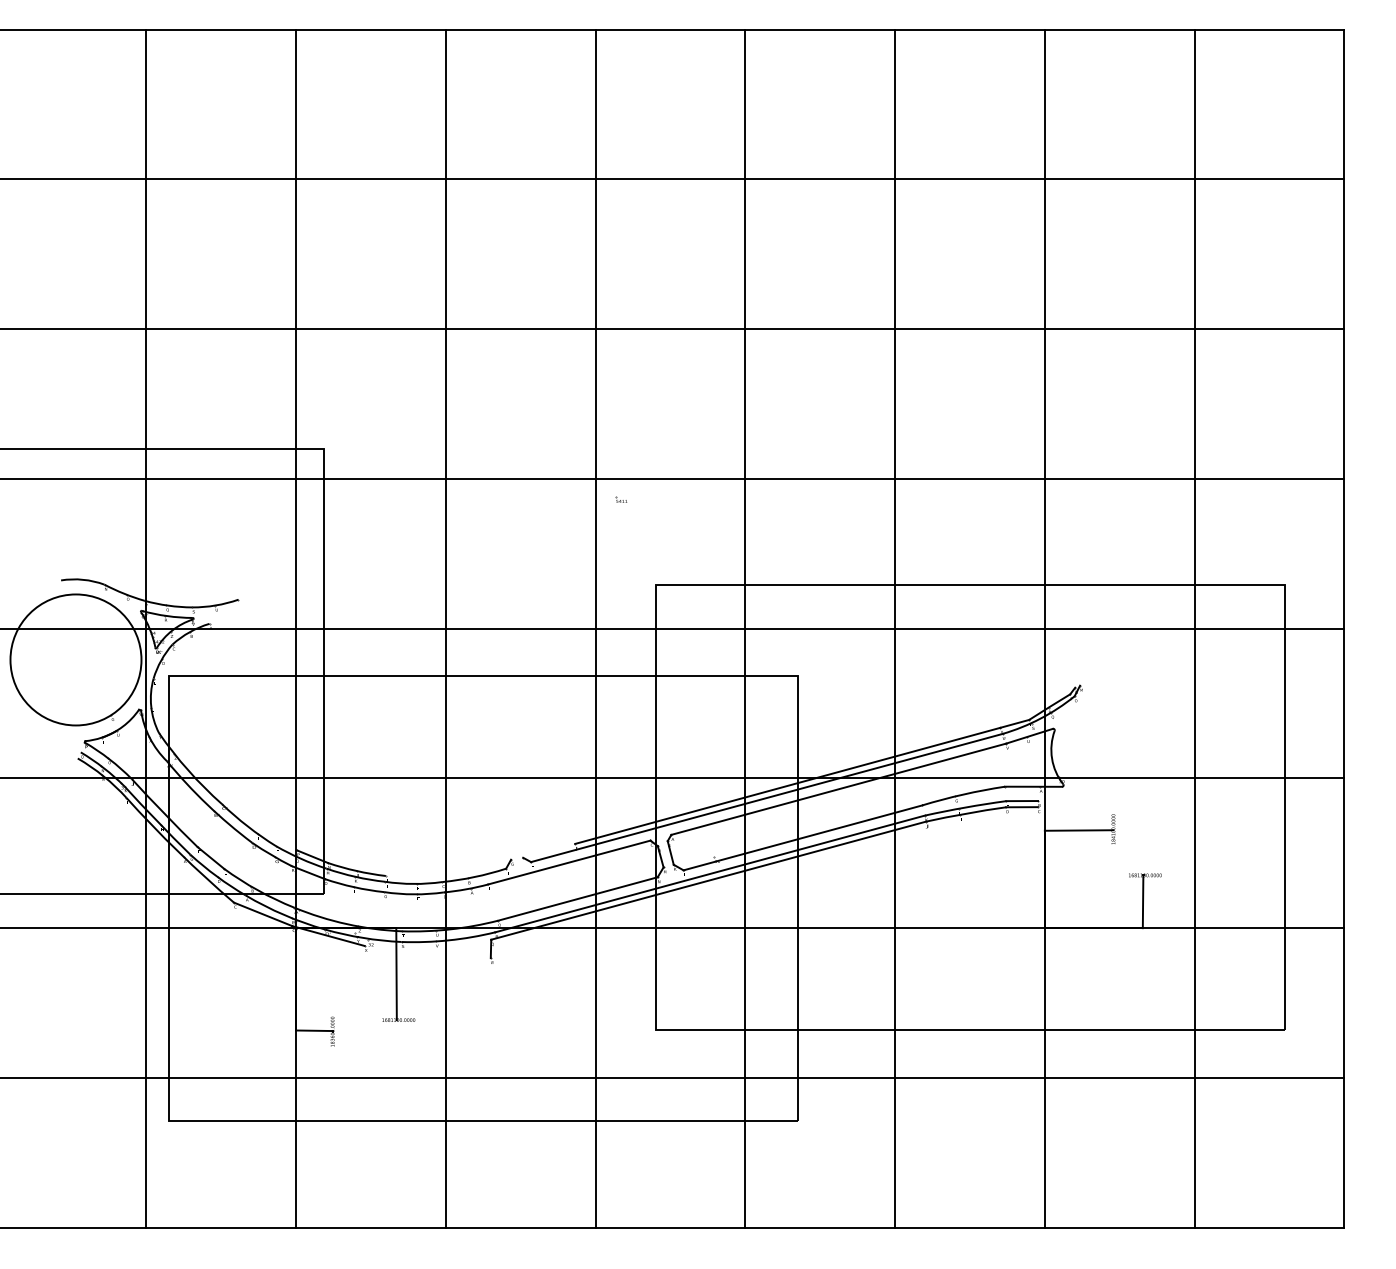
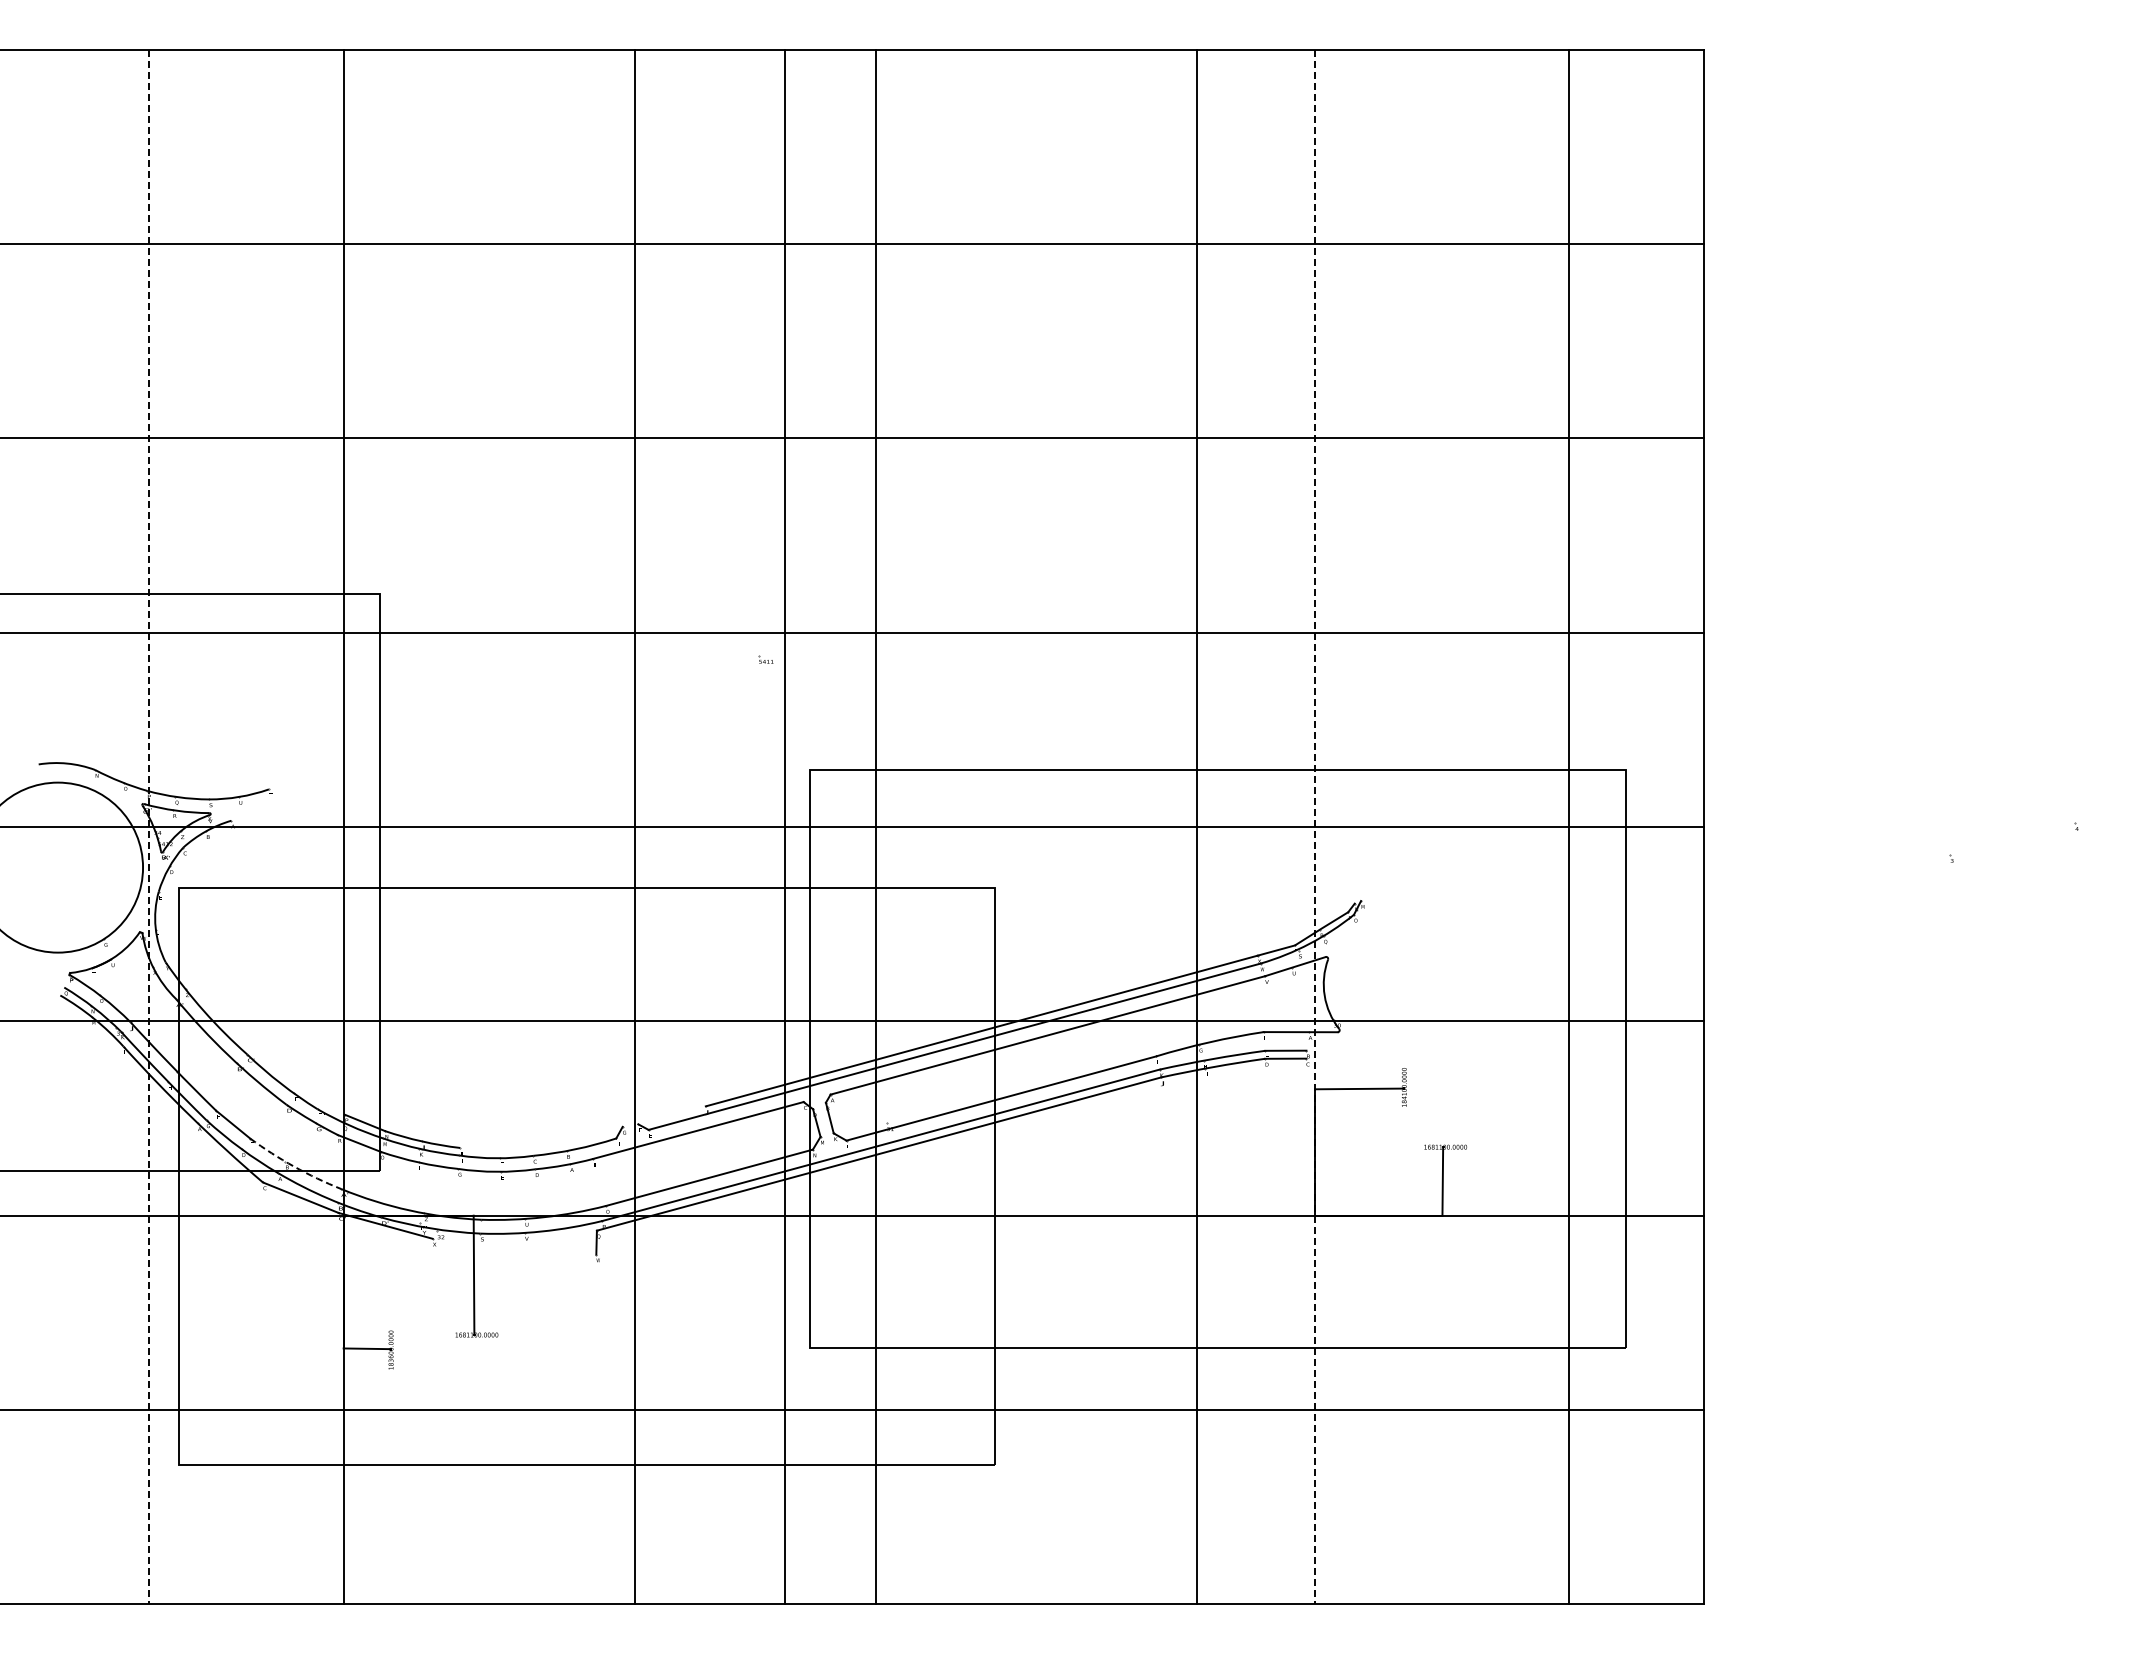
line: (445, 628) -> (634, 826), moved
line: (595, 628) -> (785, 826), moved
line: (745, 628) -> (875, 826), moved
line: (894, 628) -> (1196, 826), moved
line: (1194, 628) -> (1568, 826), moved
line: (146, 629) -> (149, 827), solid -> dashed
line: (1044, 629) -> (1315, 827), solid -> dashed
arc: (258, 890) -> (294, 1166), solid -> dashed

